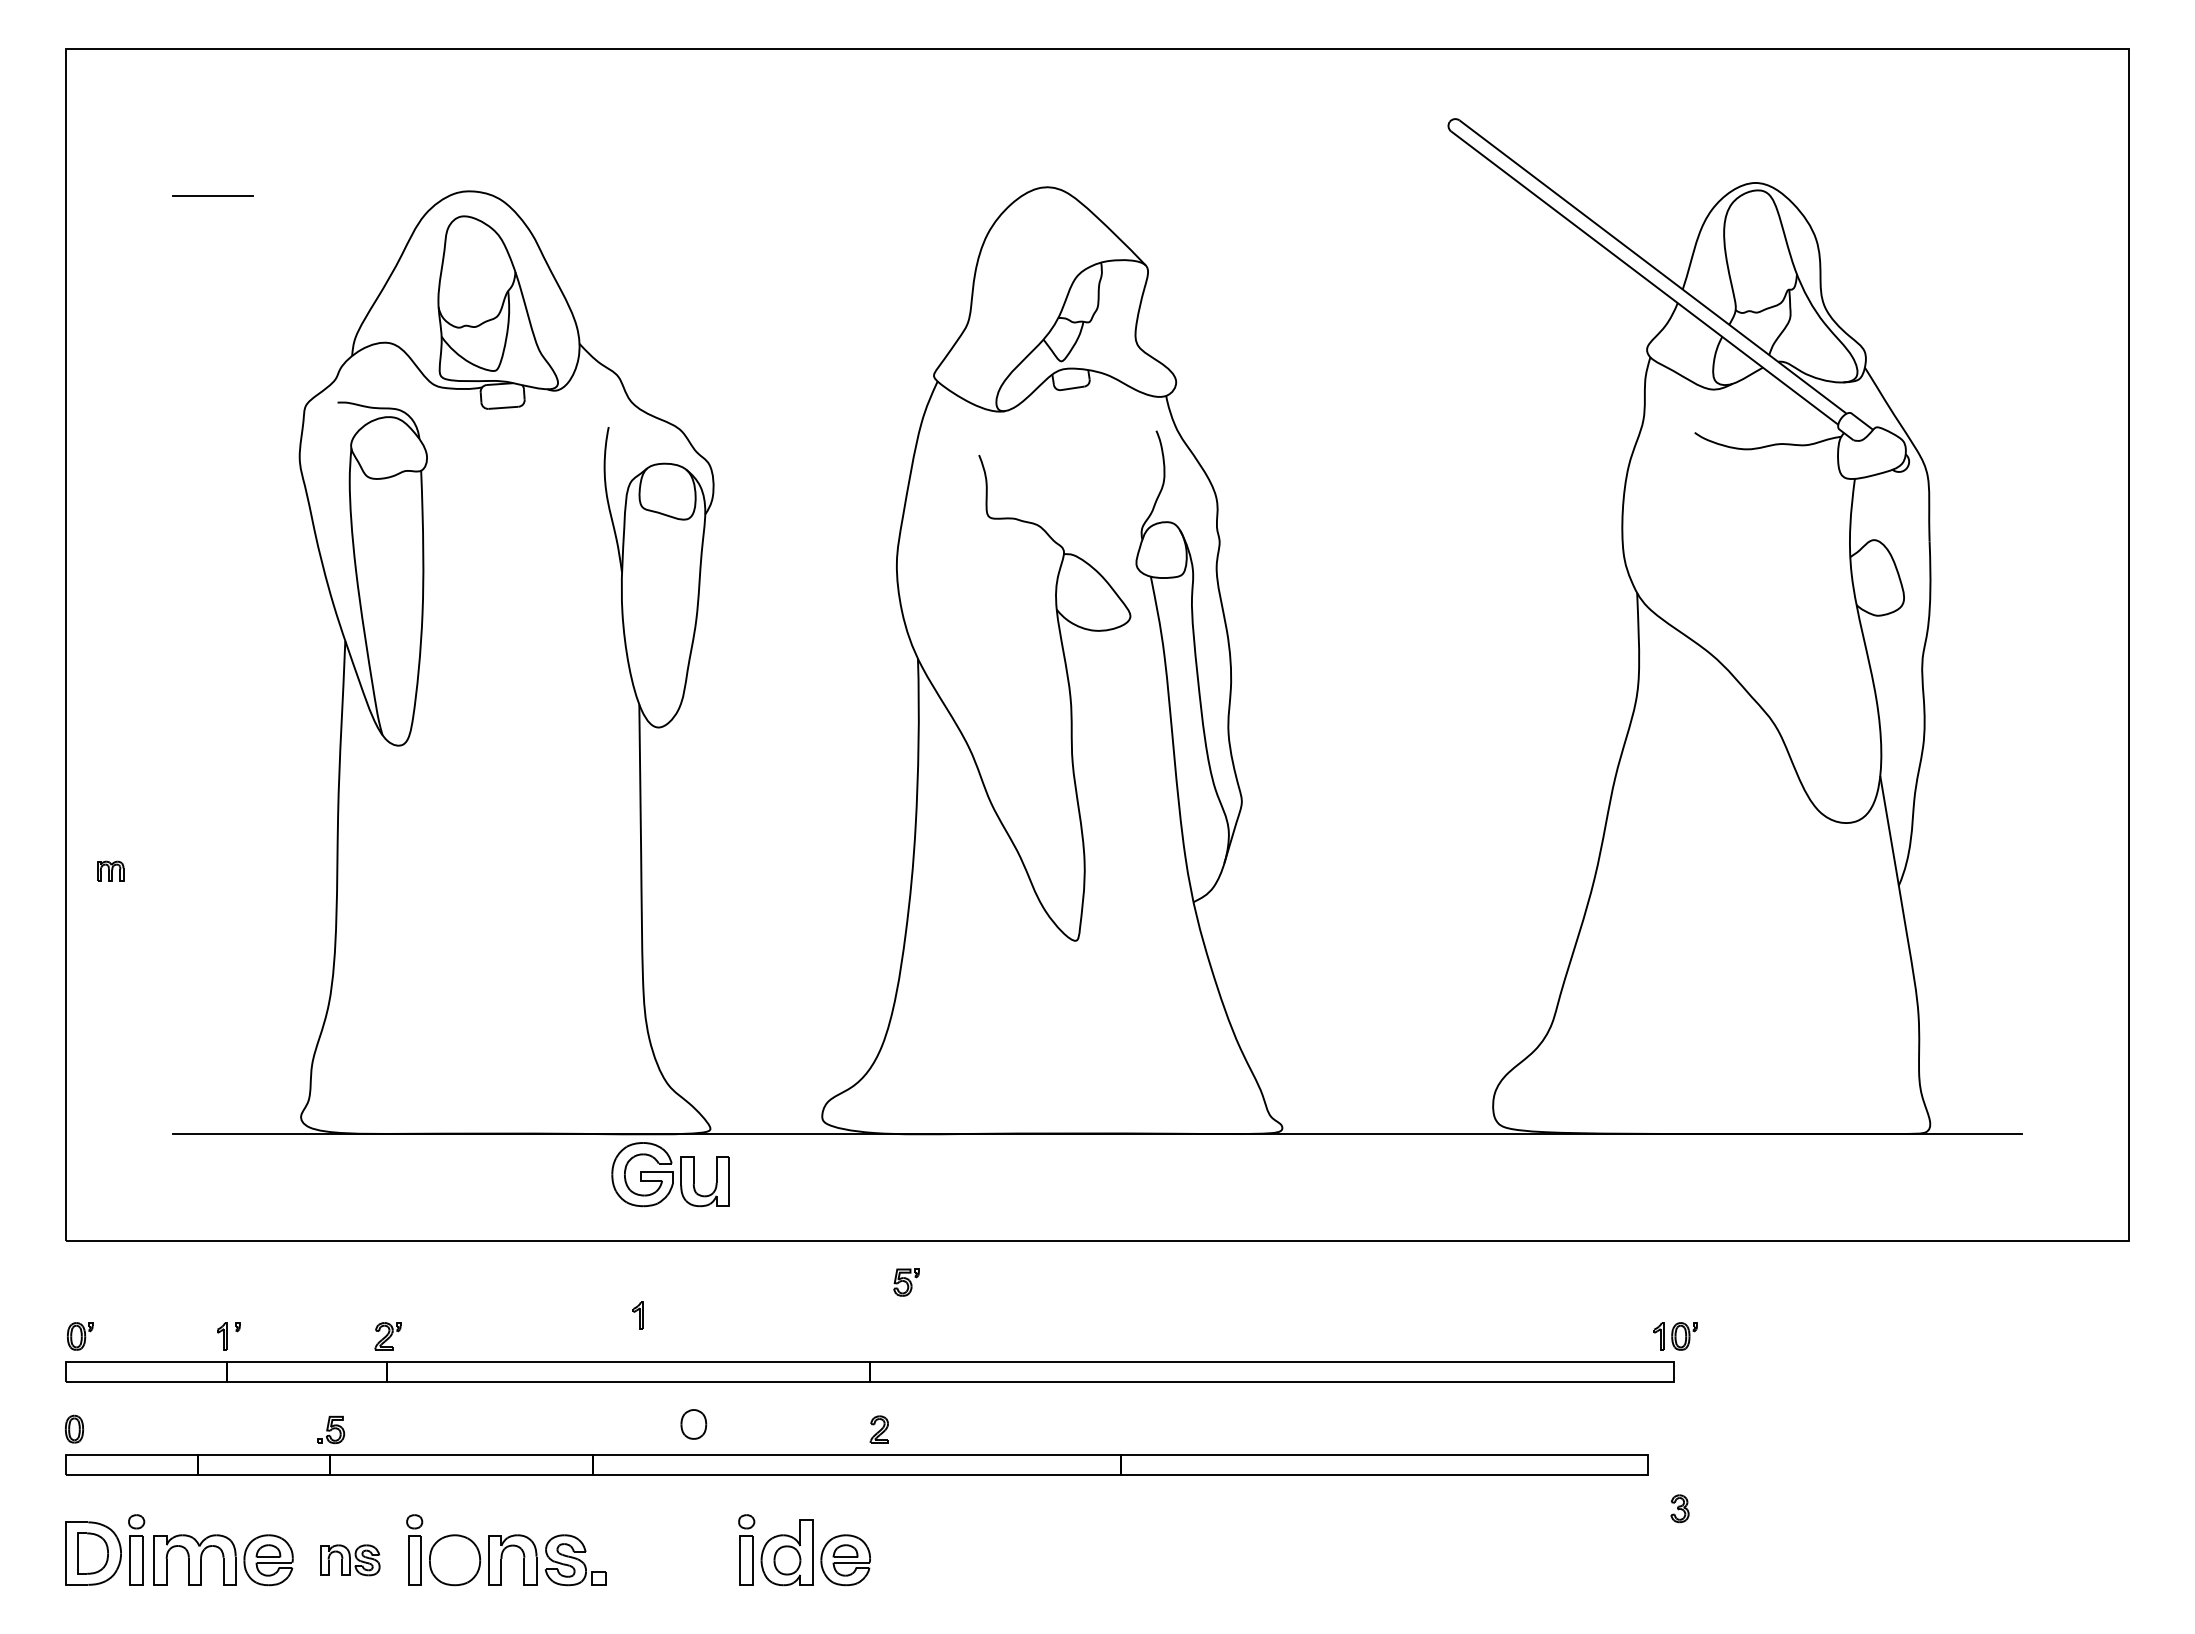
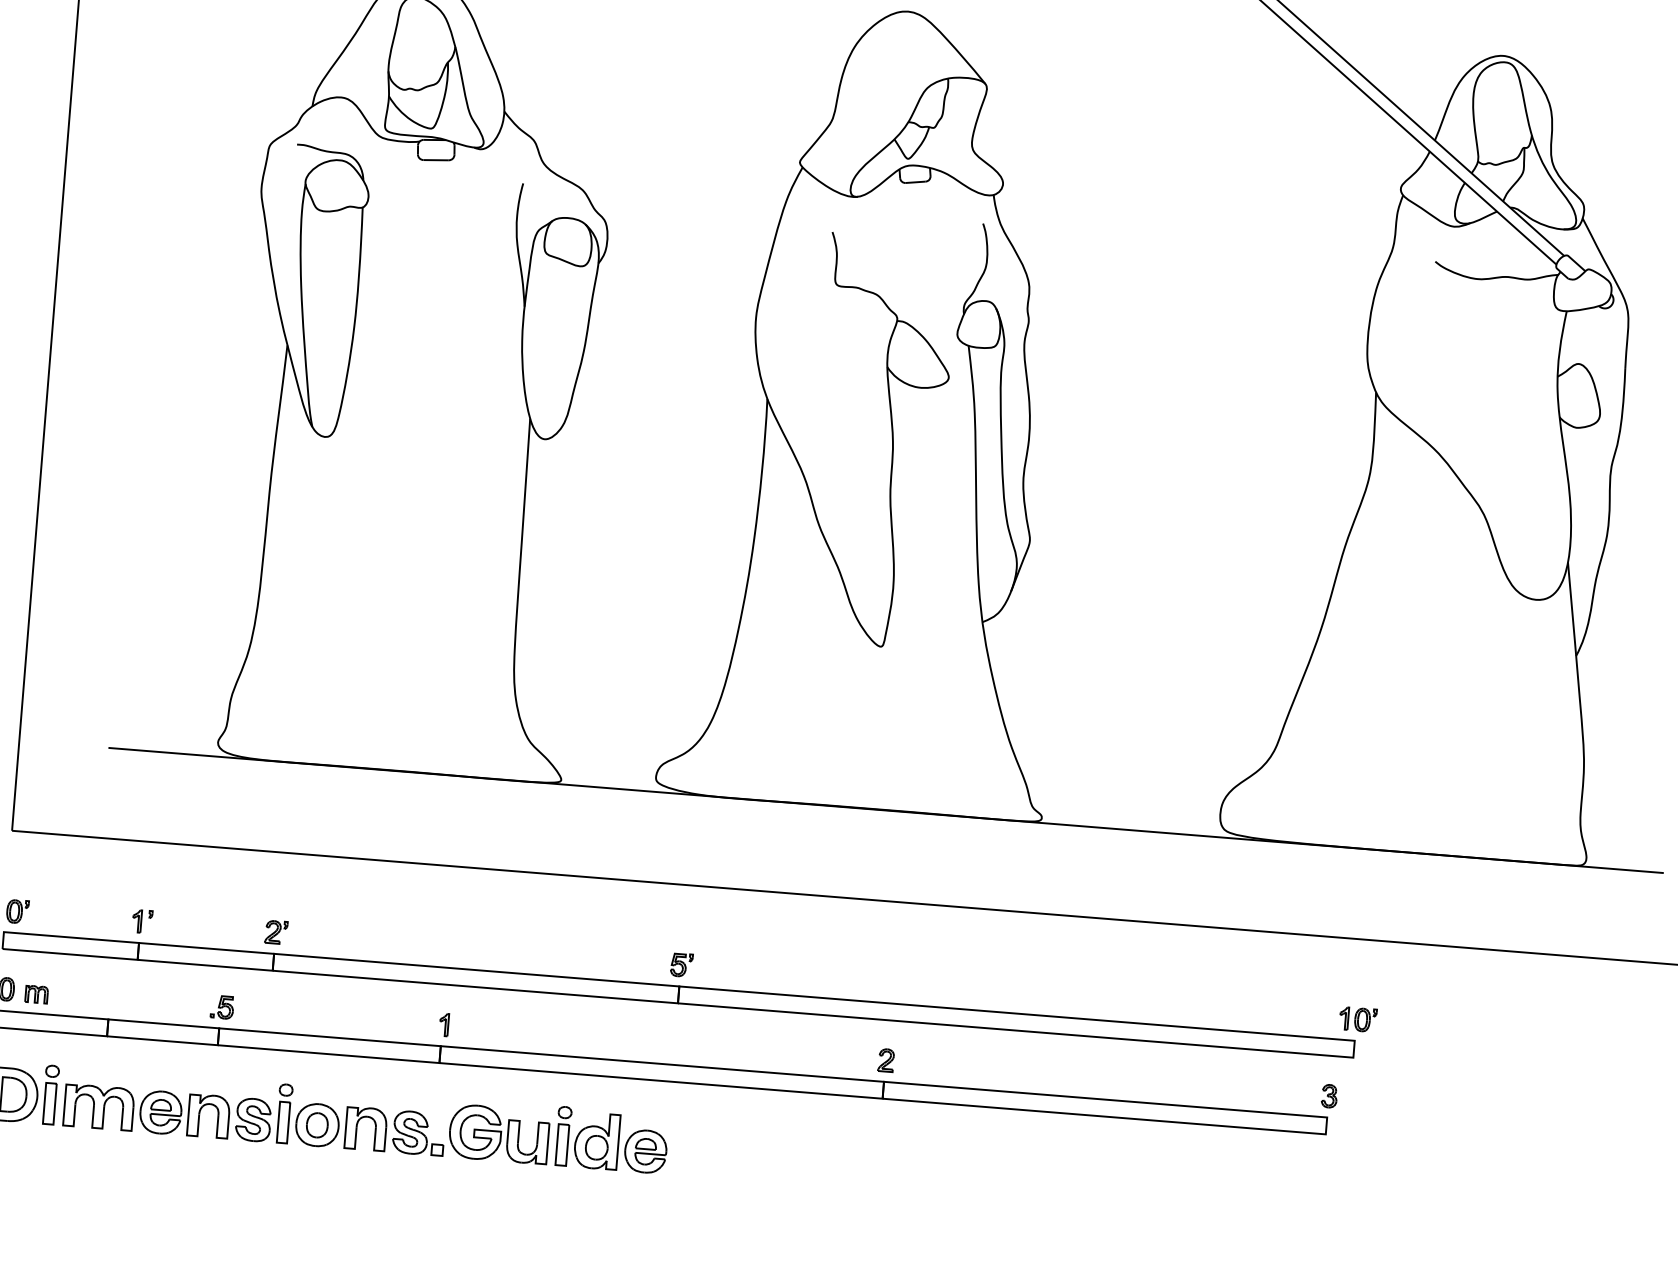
part: (110, 870) -> (36, 993), moved
part: (670, 1174) -> (499, 1134), moved
part: (906, 1282) -> (681, 965), moved
part: (637, 1315) -> (443, 1024), moved
part: (693, 1424) -> (317, 1125), moved
part: (878, 1429) -> (885, 1060), moved
part: (1679, 1508) -> (1329, 1095), moved
part: (350, 1560) -> (229, 1118), size x1.67

